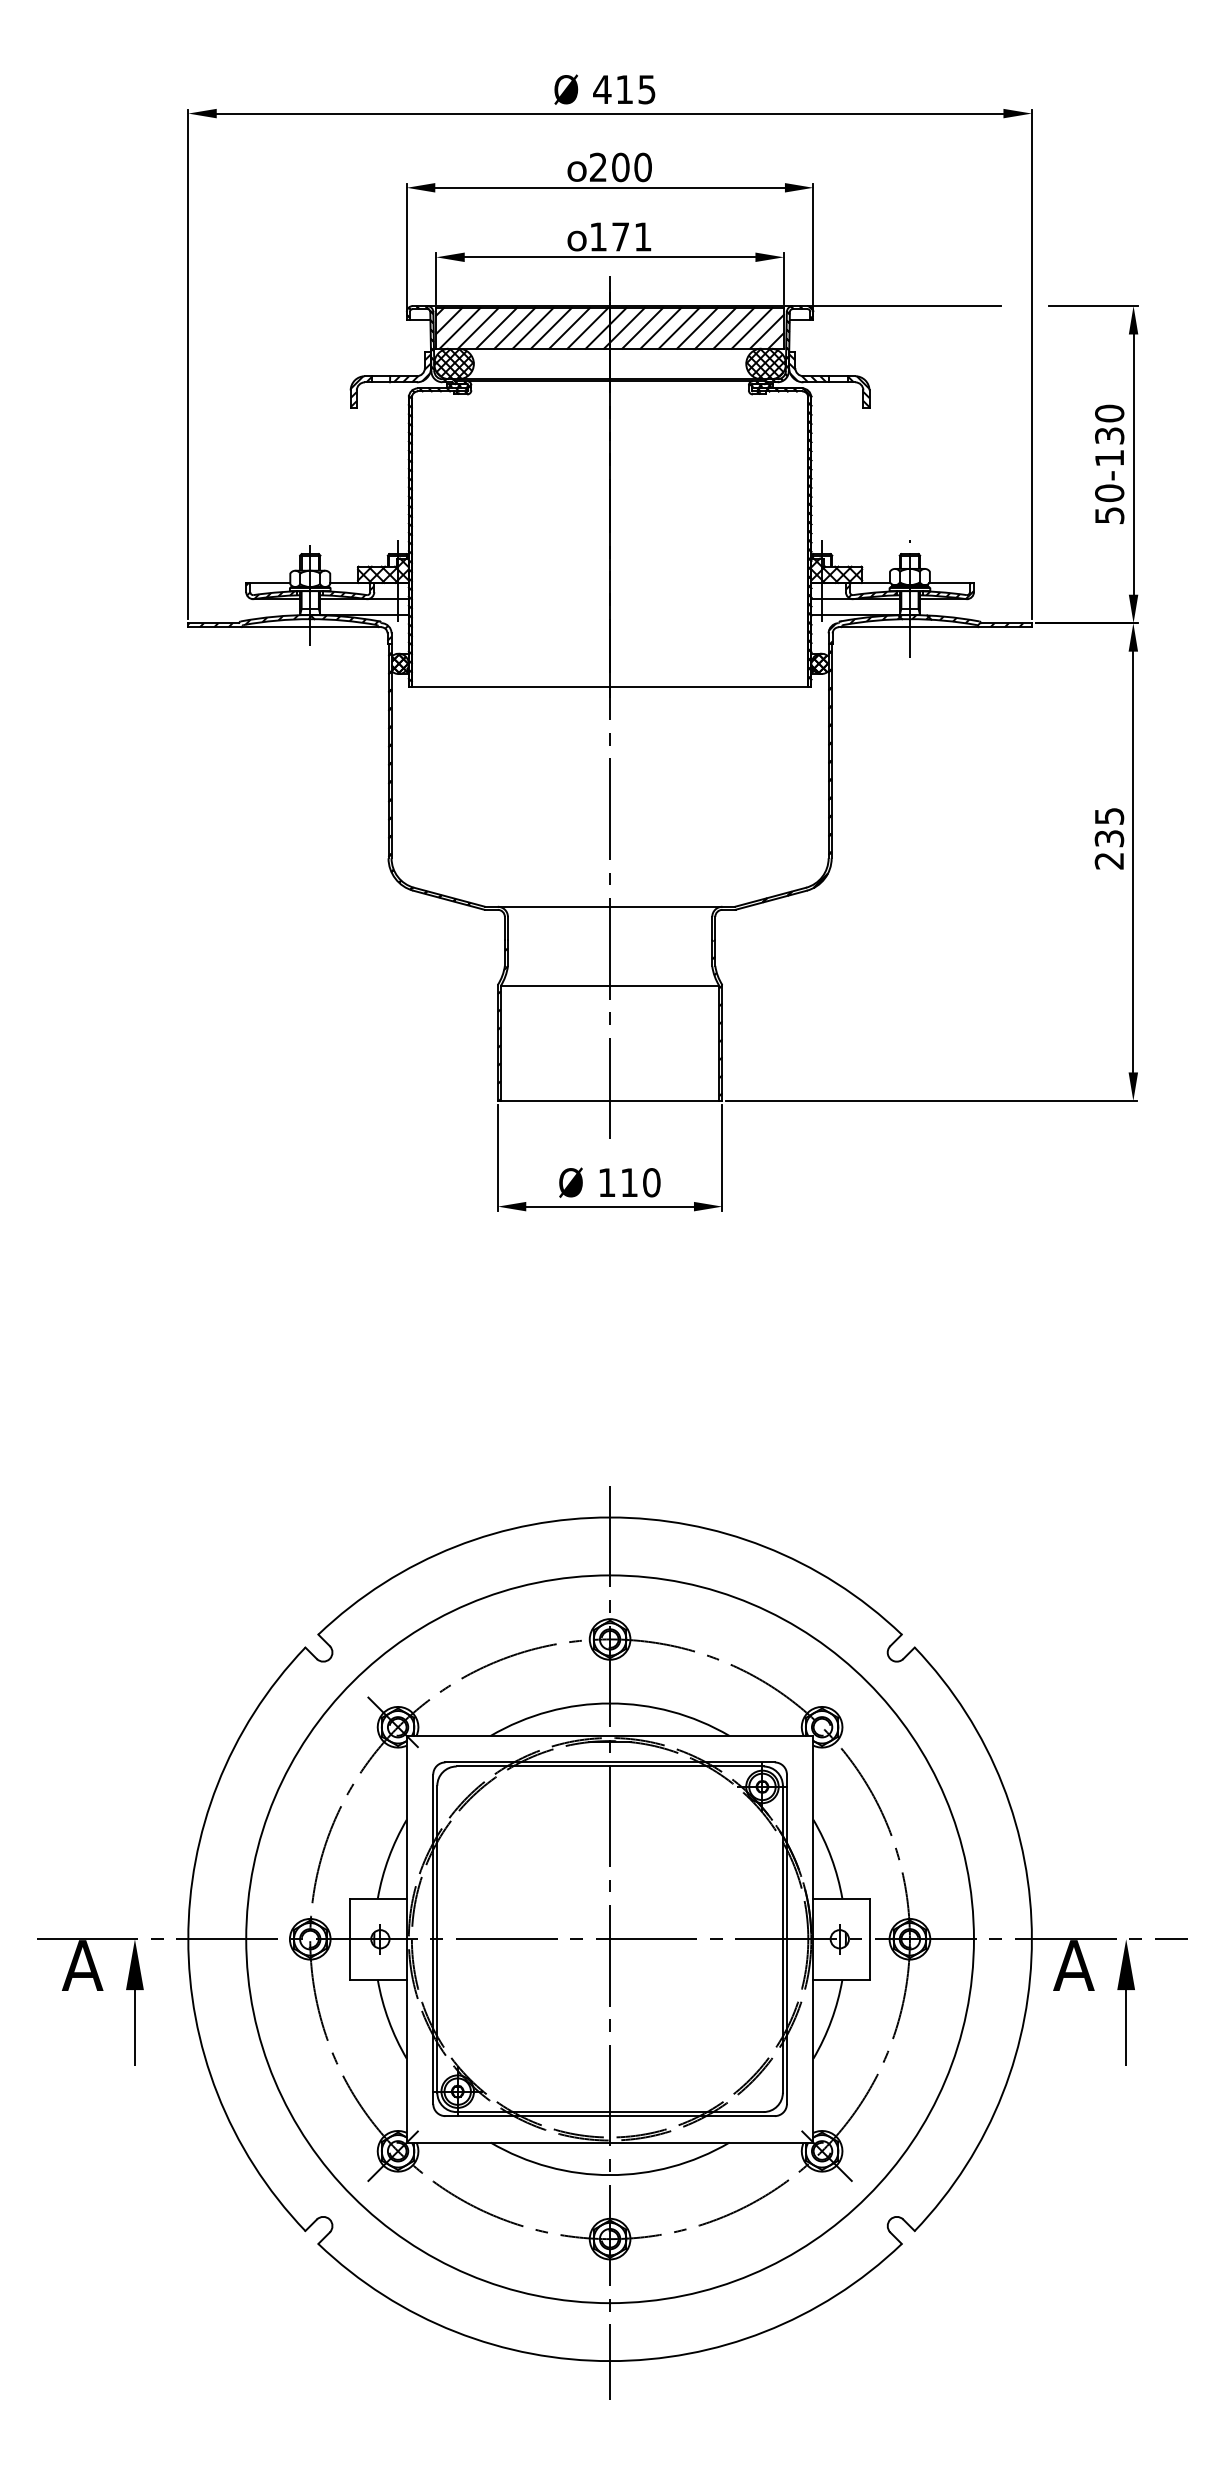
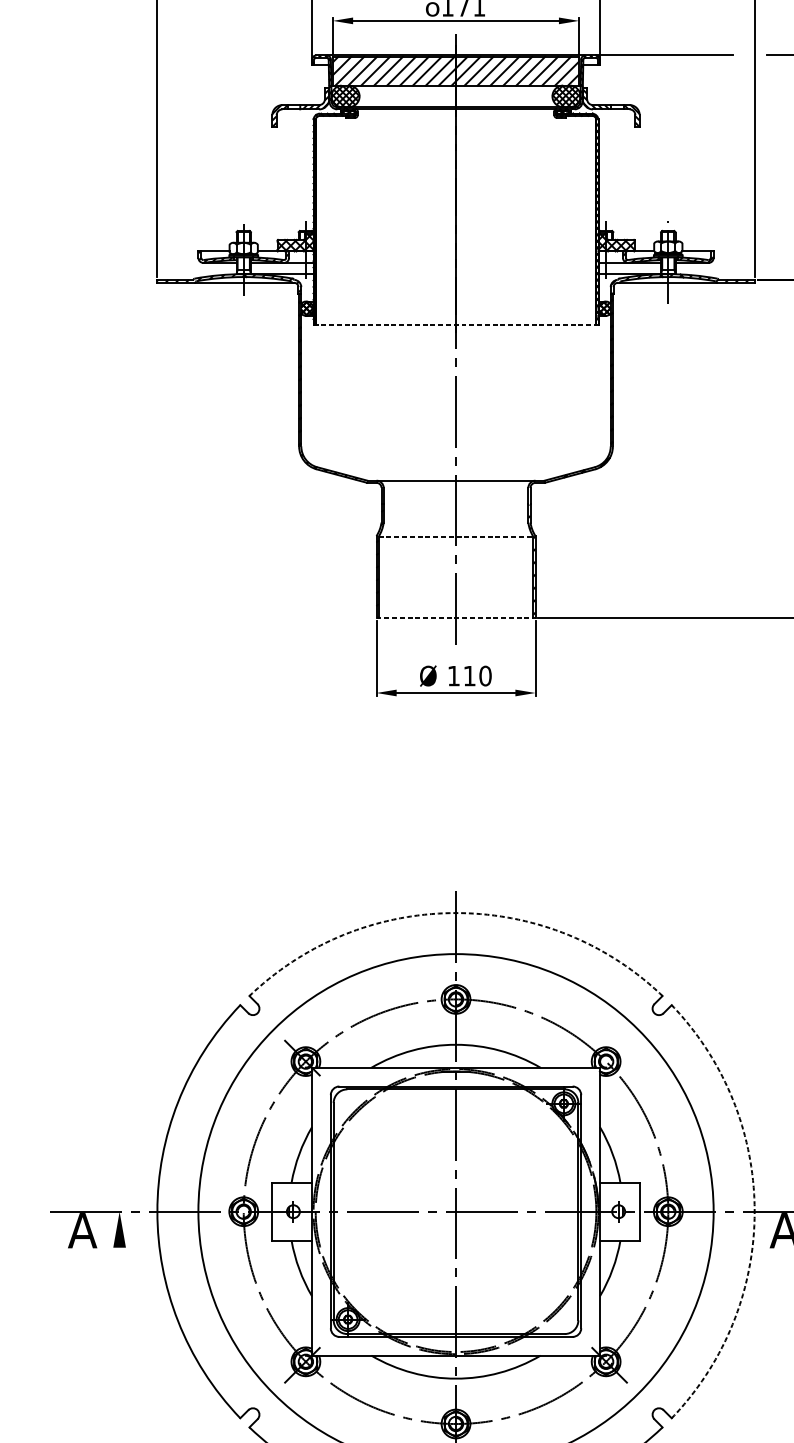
line: (610, 687) -> (456, 325), solid -> dashed
line: (610, 985) -> (456, 536), solid -> dashed
line: (610, 1100) -> (456, 617), solid -> dashed
arc: (610, 1517) -> (456, 913), solid -> dashed
arc: (1031, 1939) -> (754, 1211), solid -> dashed
line: (134, 2028) -> (119, 1274), removed

